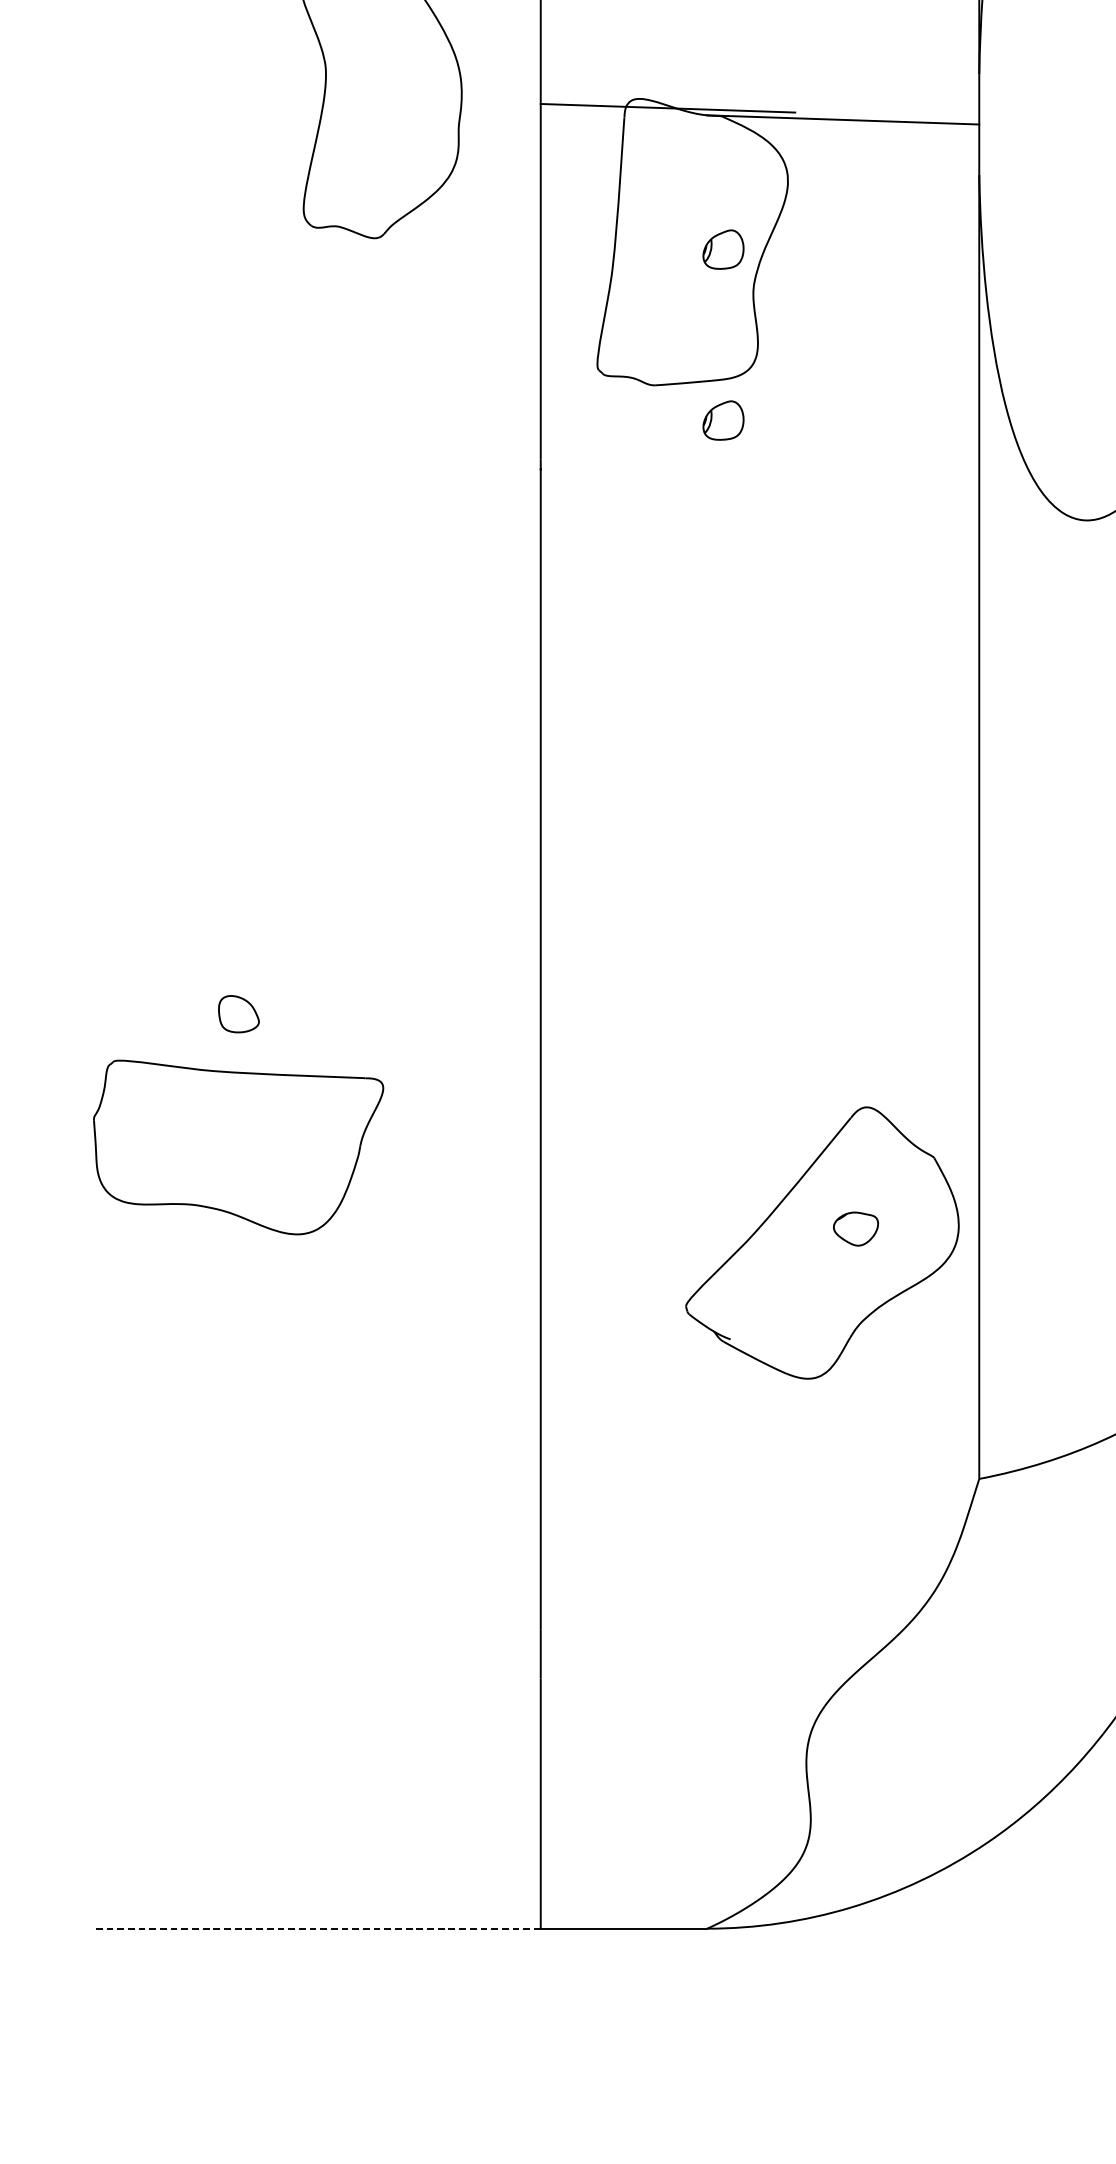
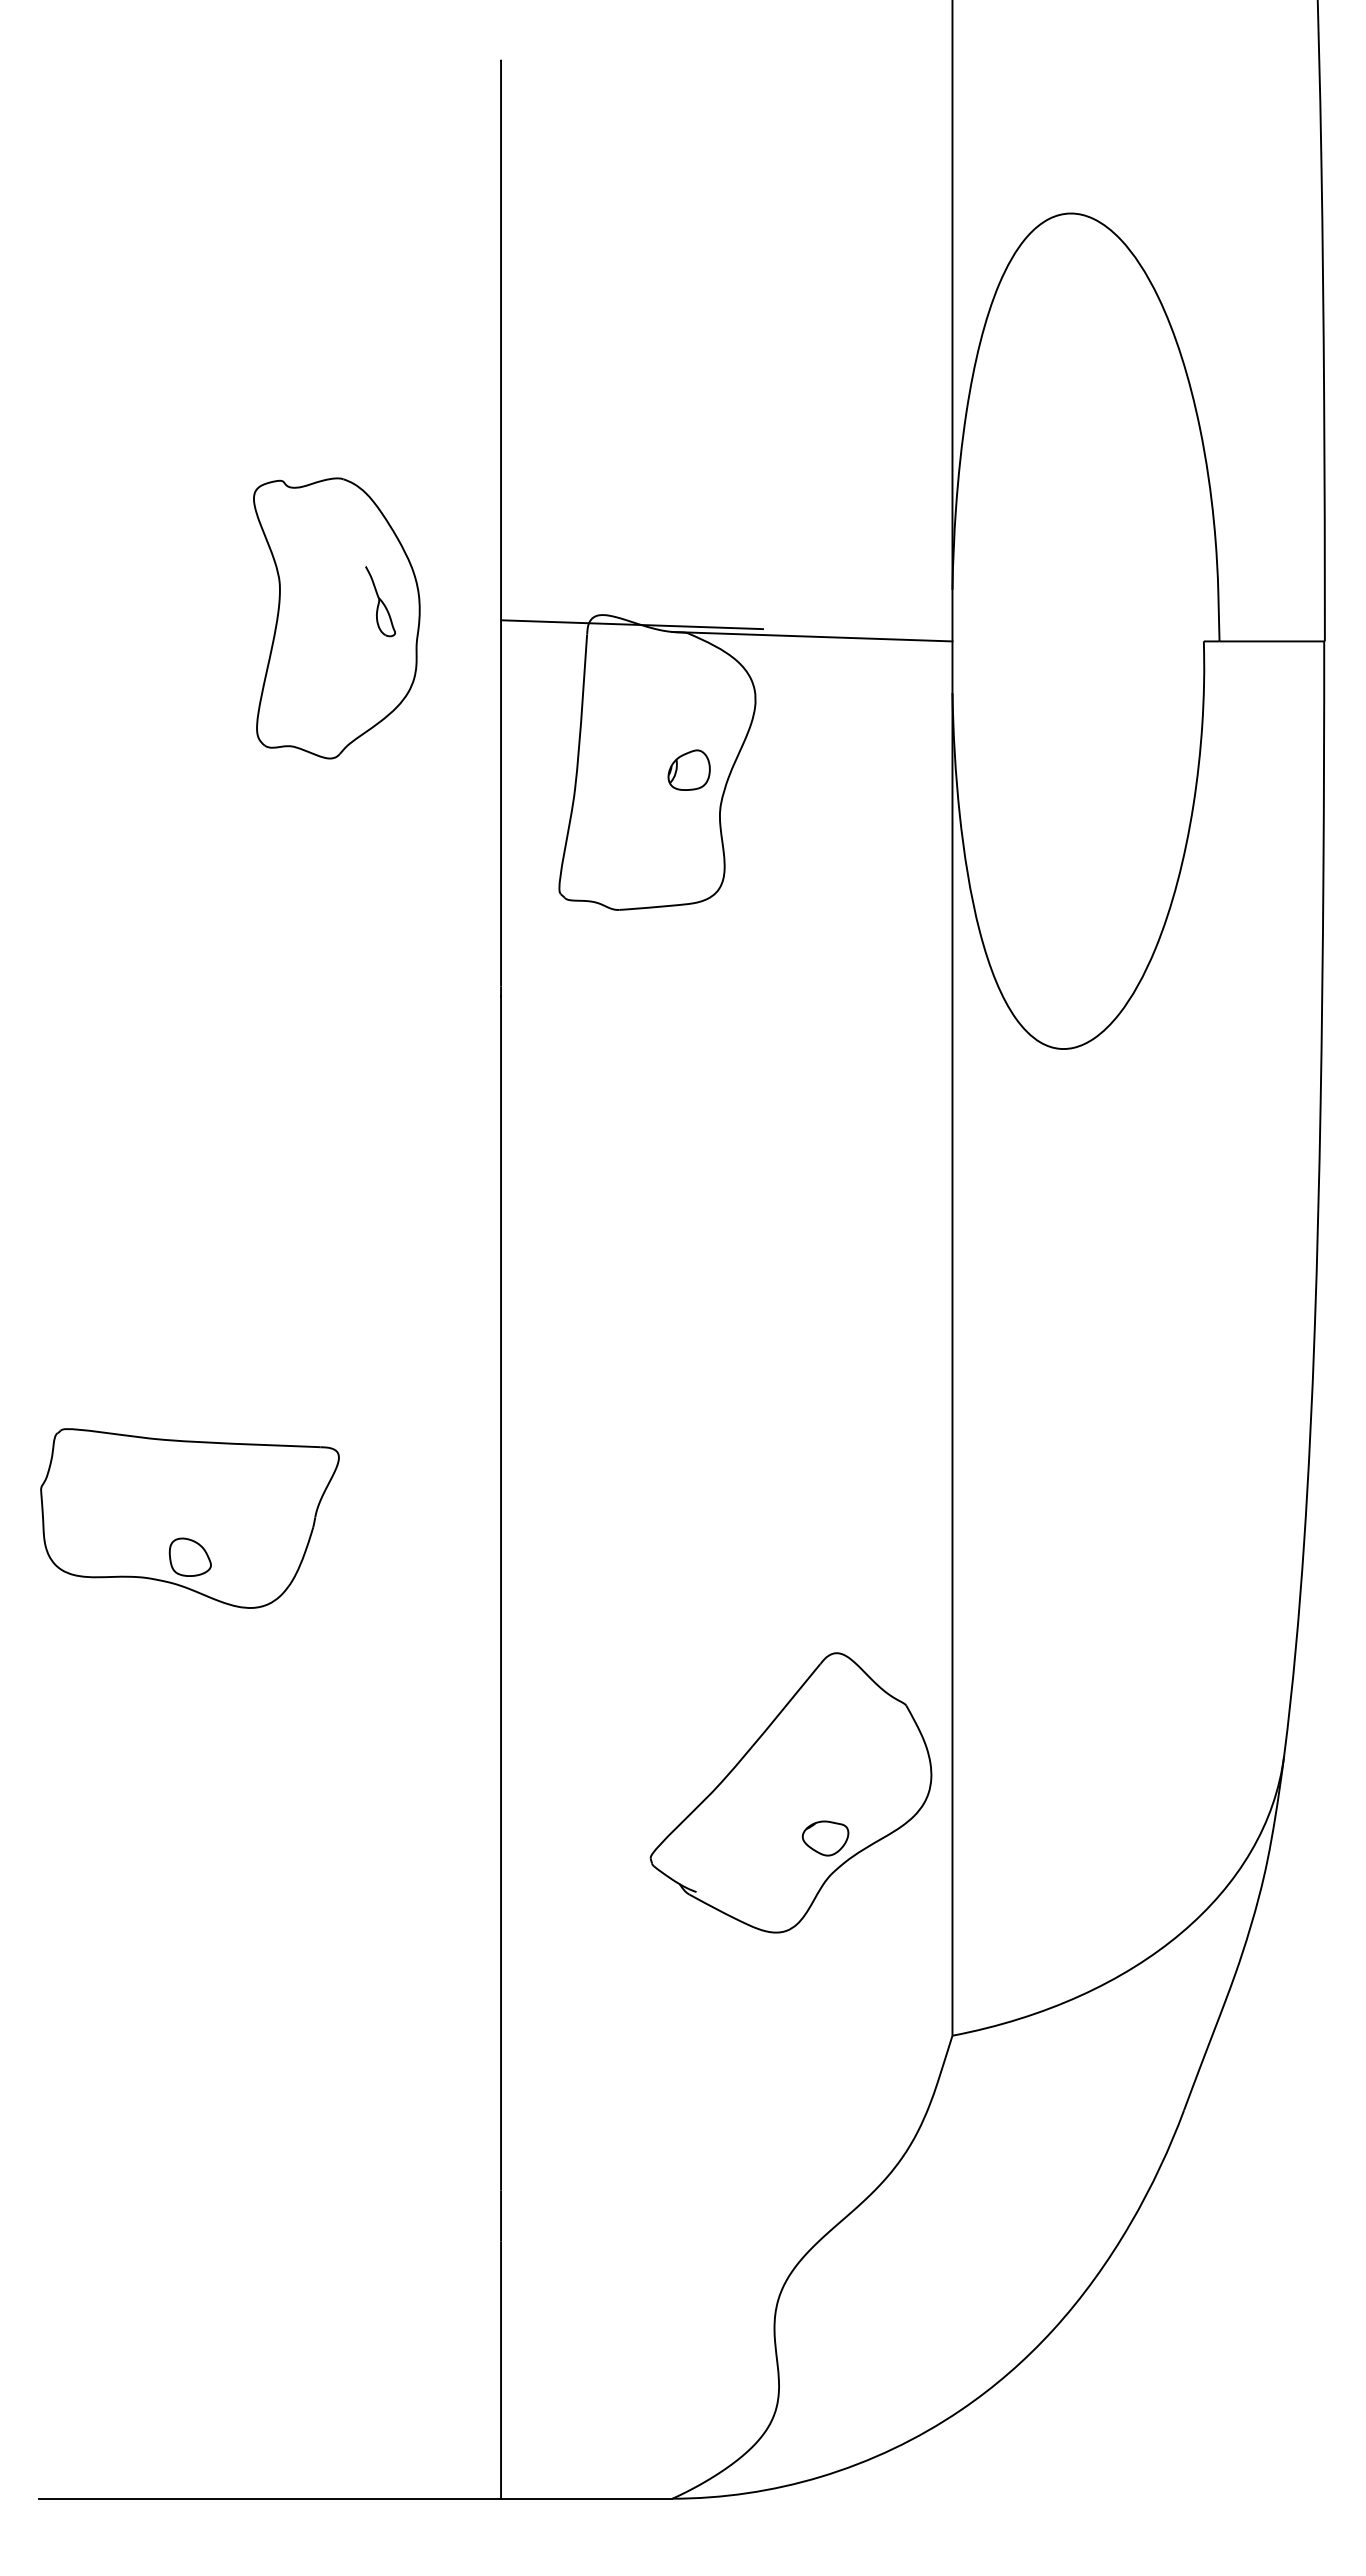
part: (423, 85) -> (380, 601), added
part: (722, 419) -> (688, 945), removed
part: (238, 1147) -> (189, 1518), moved
part: (855, 1229) -> (825, 1838), moved
line: (316, 1928) -> (270, 2498), dashed -> solid

